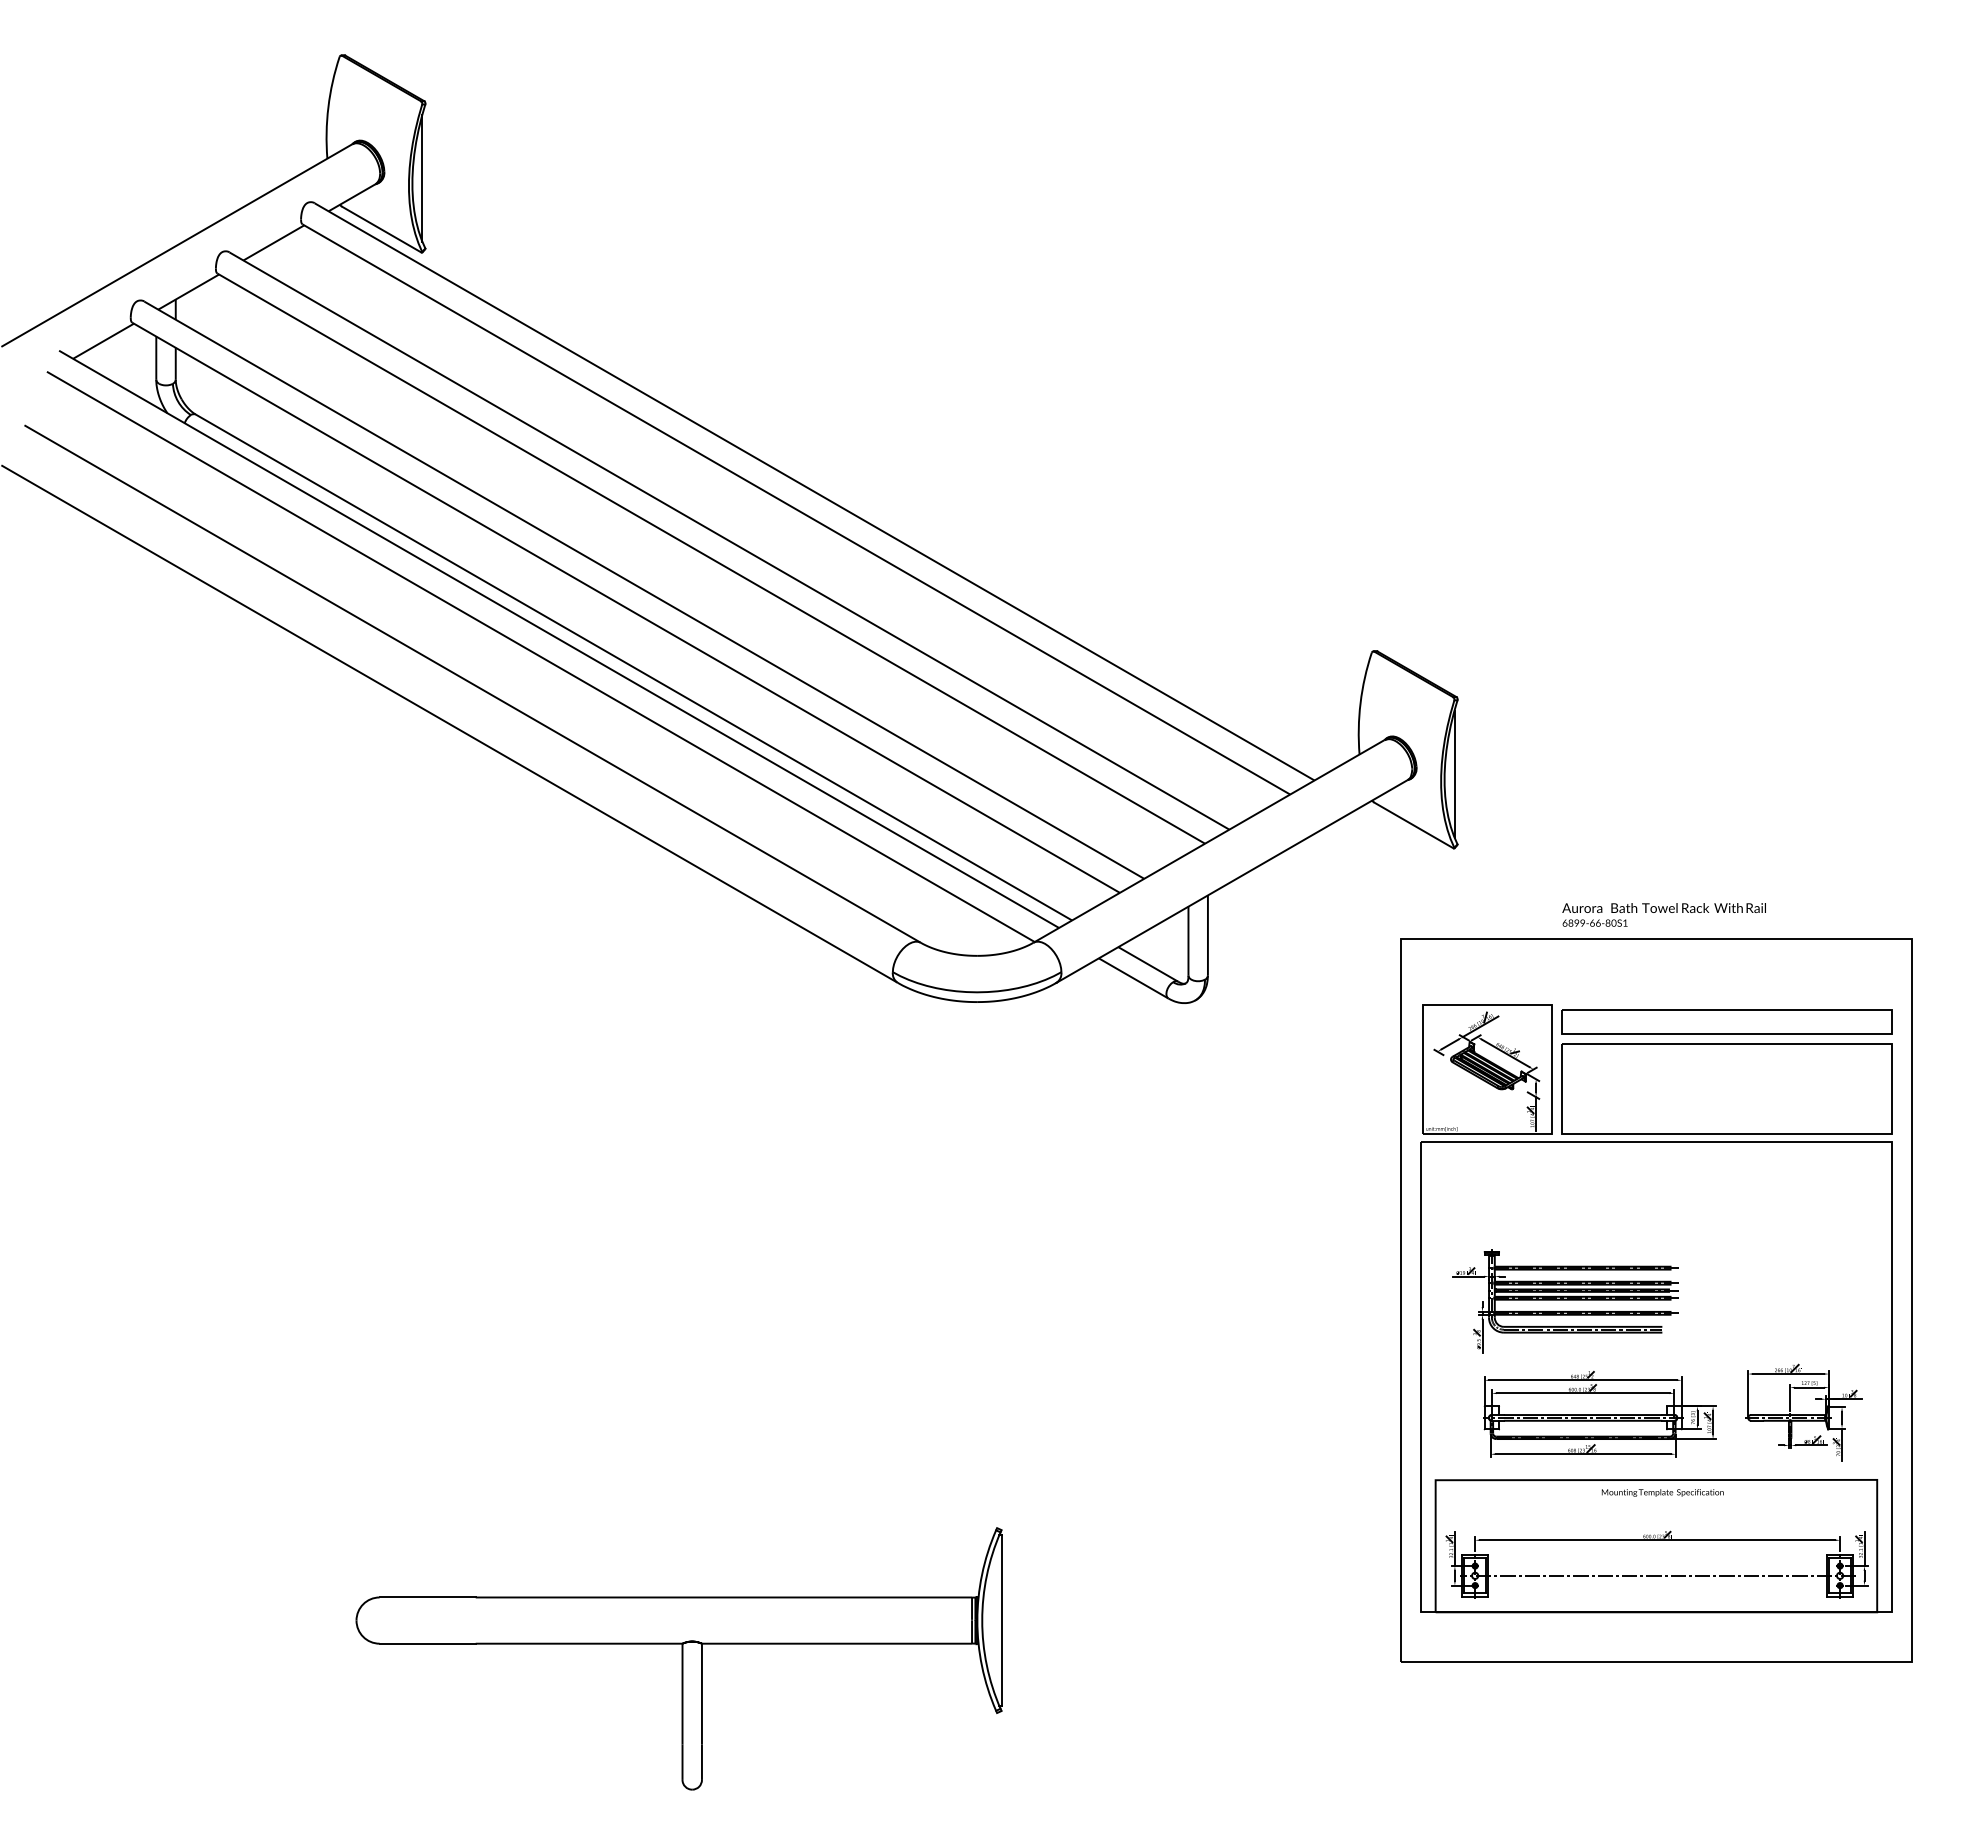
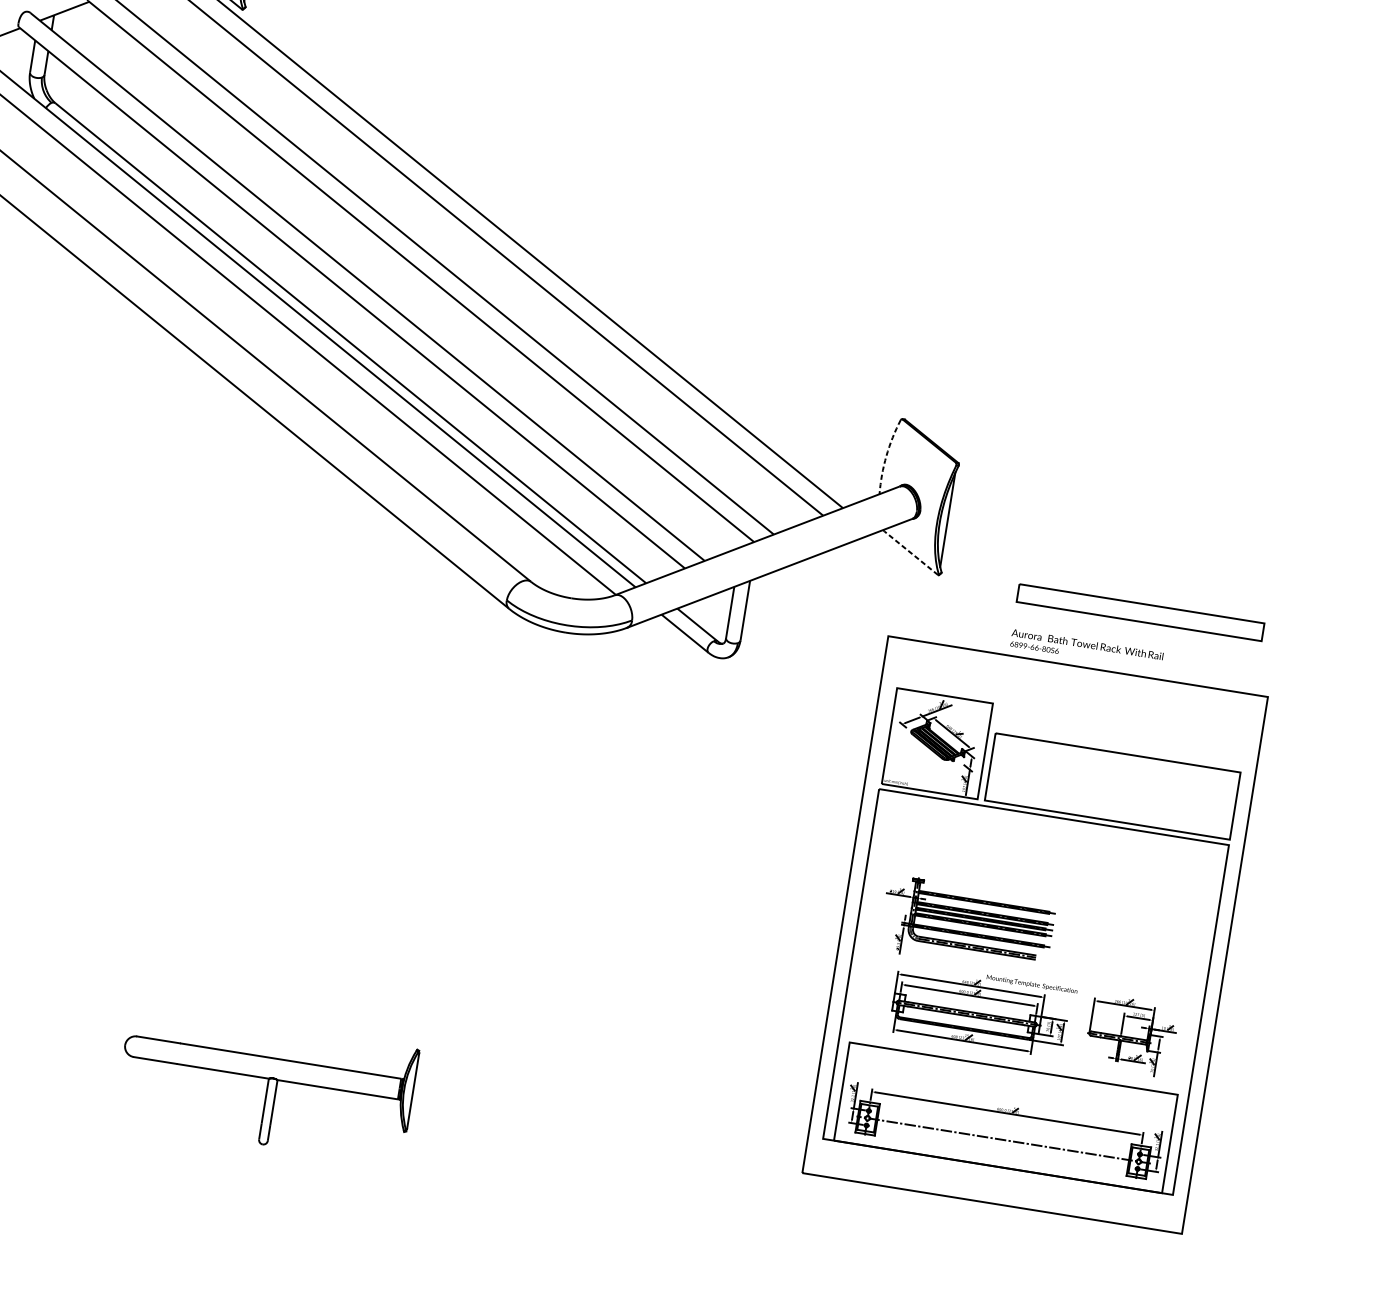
arc: (1360, 703) -> (886, 456), solid -> dashed
line: (1413, 825) -> (911, 553), solid -> dashed
text: (1625, 922) -> (1057, 650), 6899-66-80S1 -> 6899-66-80S6
part: (1726, 1021) -> (1140, 612), moved
text: (1662, 1492) -> (1031, 984), moved
part: (678, 1658) -> (265, 1084), size x0.6

